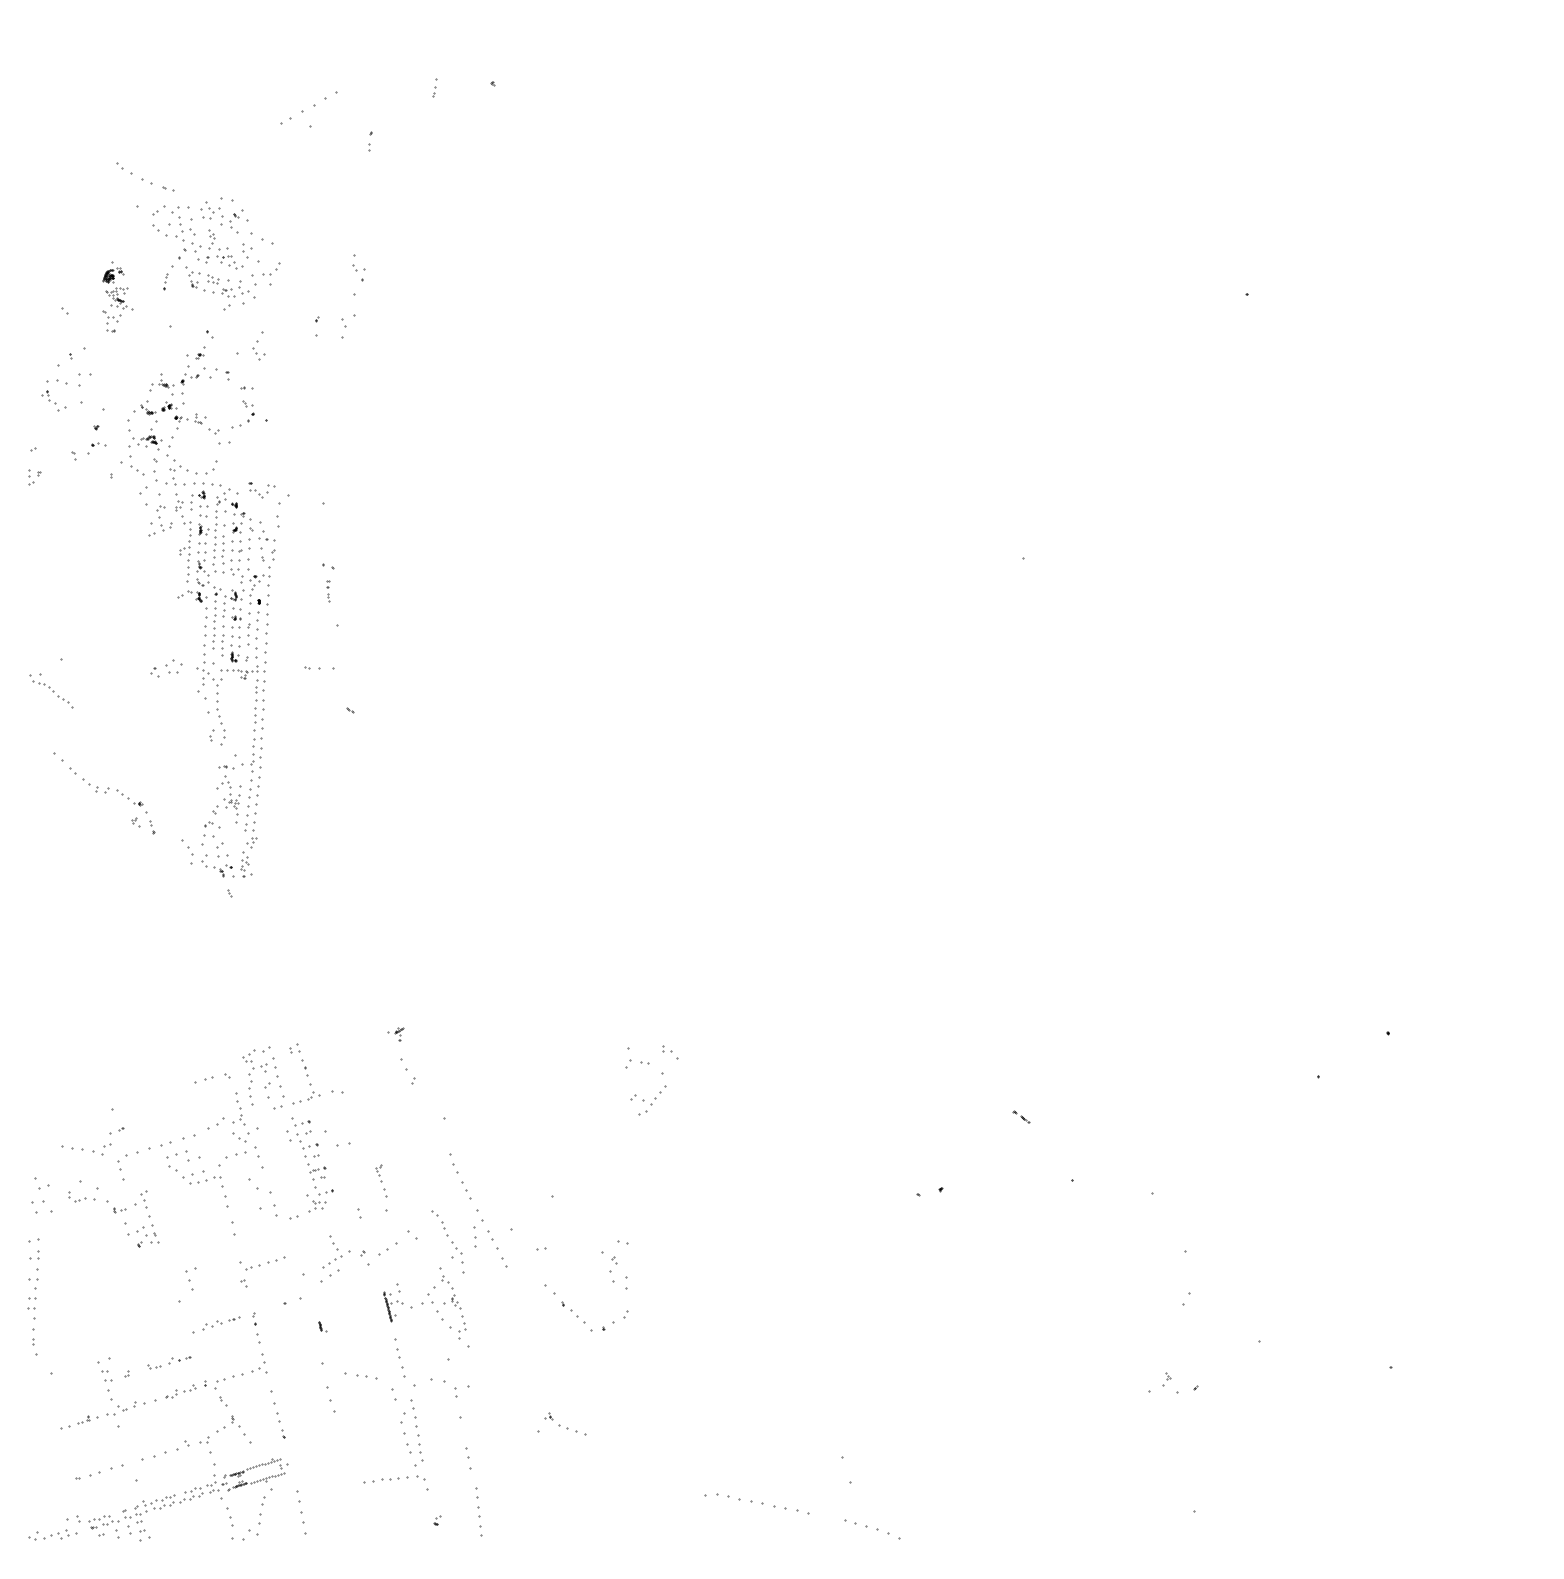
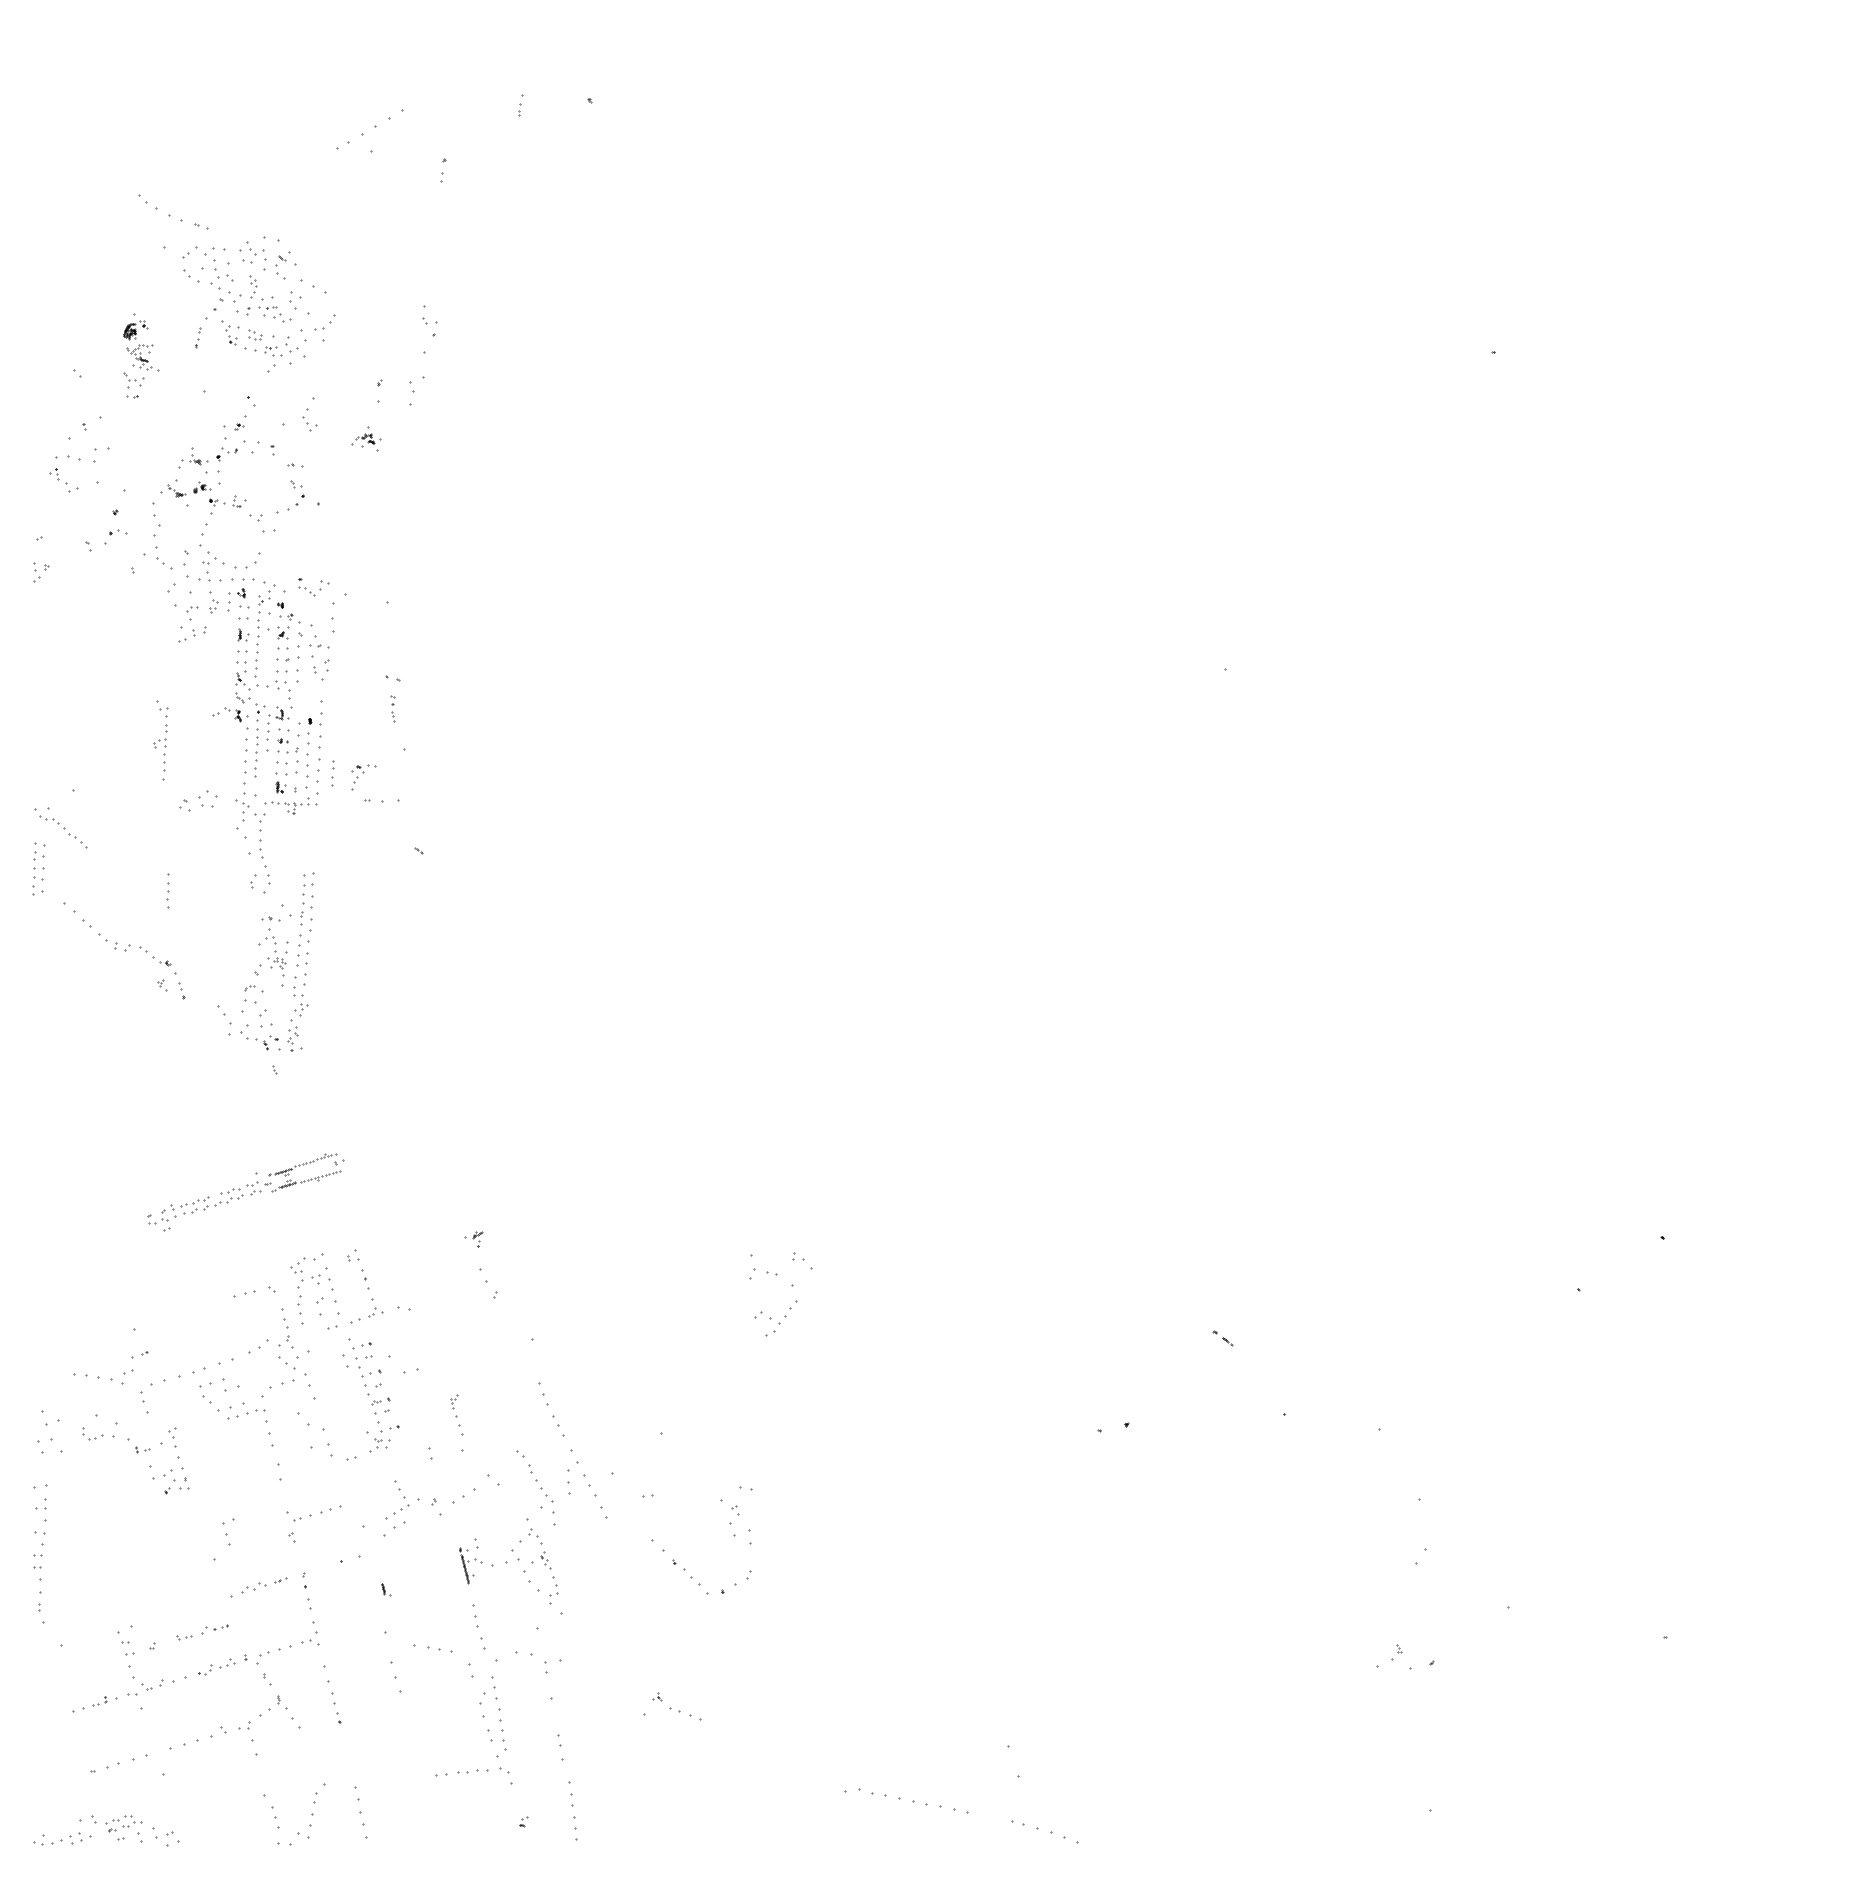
part: (150, 439) -> (366, 438), moved
part: (185, 548) -> (160, 740), moved
part: (222, 549) -> (167, 890), moved
part: (259, 585) -> (363, 777), moved
part: (221, 645) -> (332, 773), moved
part: (259, 700) -> (38, 868), moved
part: (205, 1491) -> (245, 1192), moved

